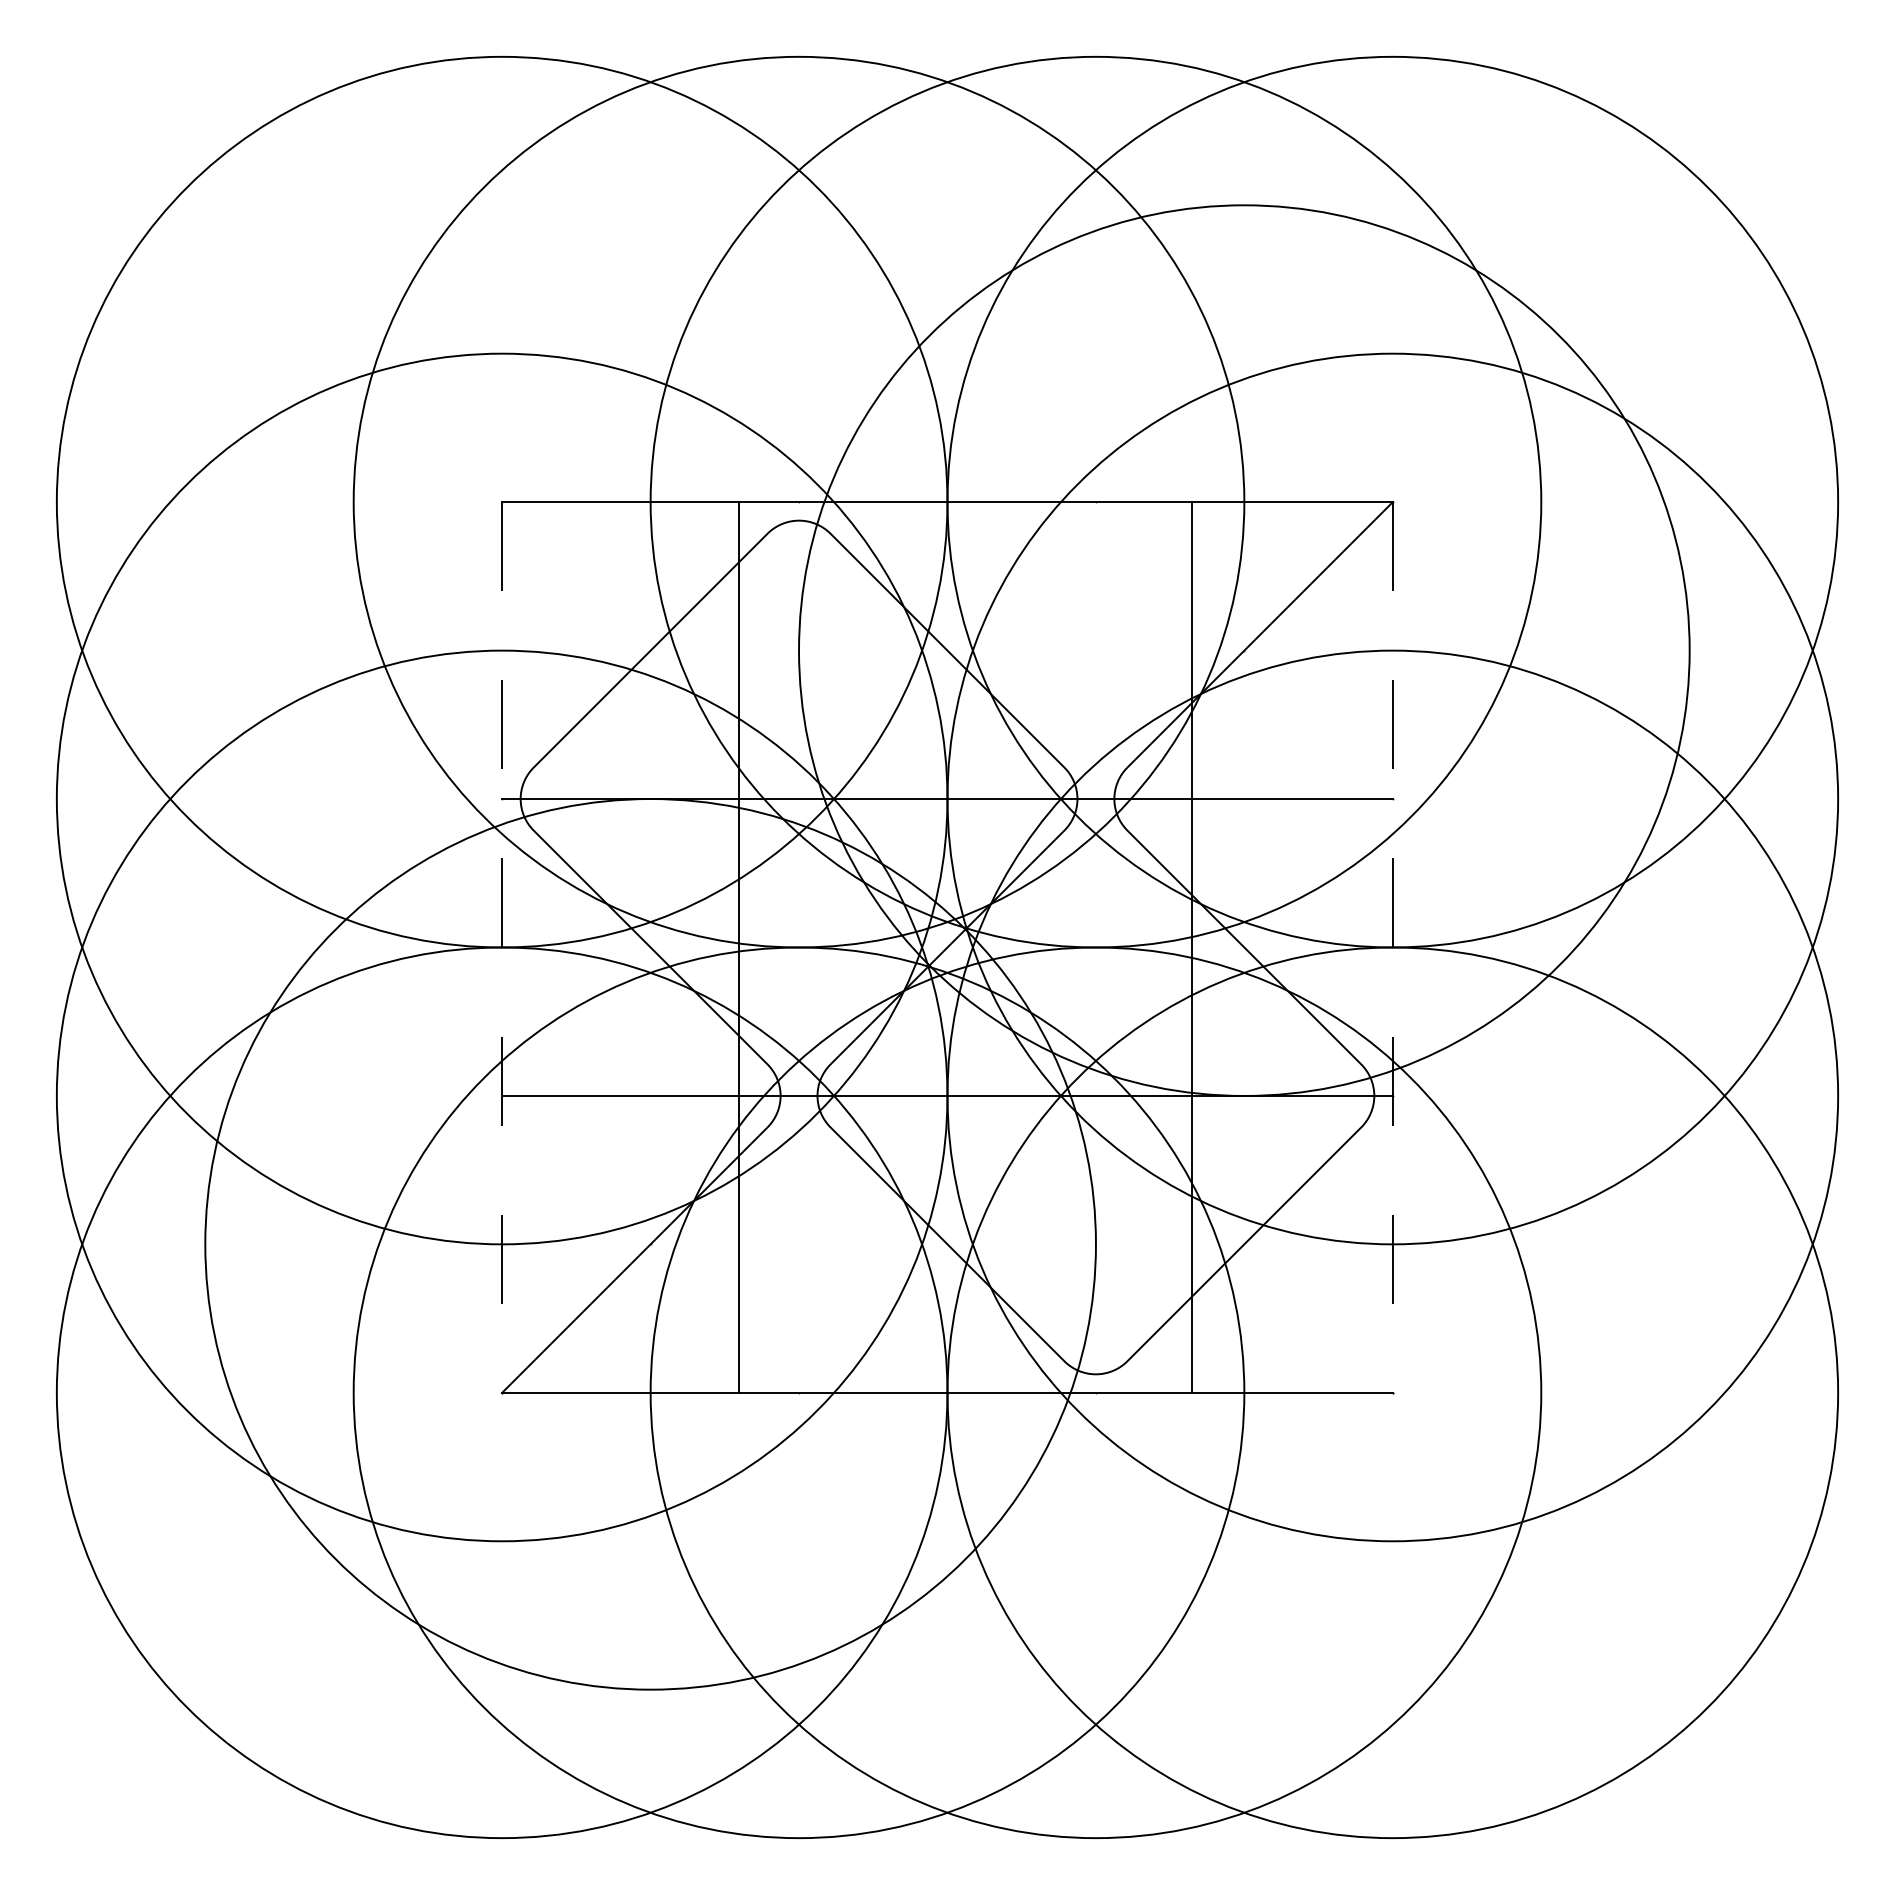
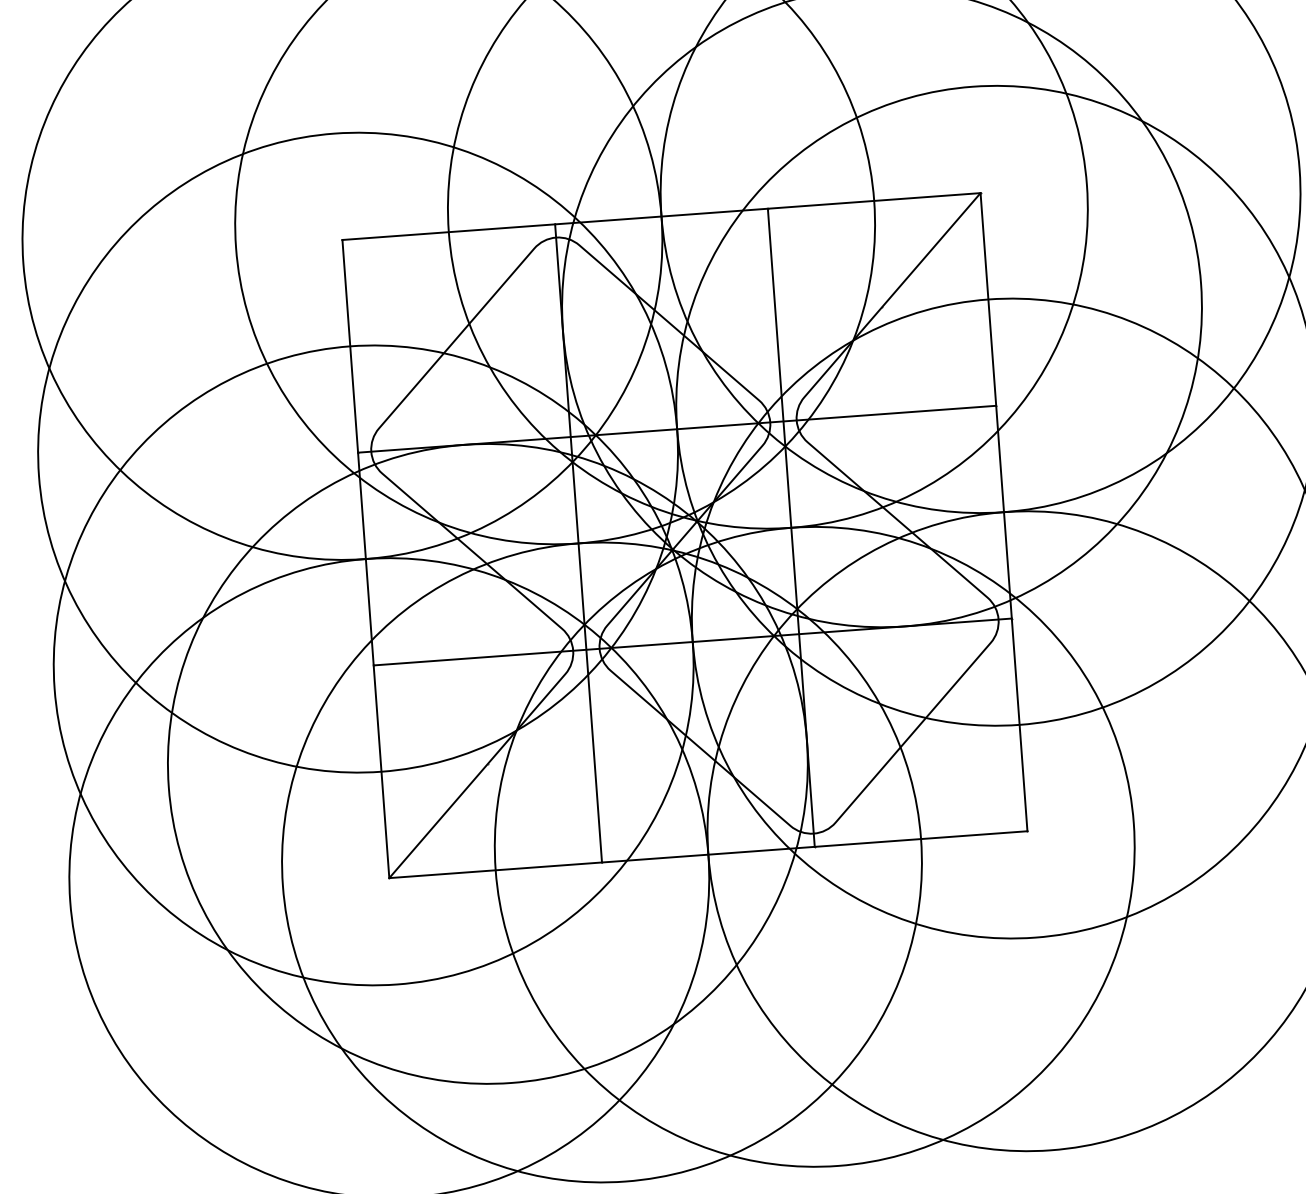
line: (502, 947) -> (366, 559), dashed -> solid
line: (739, 947) -> (578, 543), moved
line: (1191, 947) -> (790, 527), moved
line: (1392, 947) -> (1003, 512), dashed -> solid

